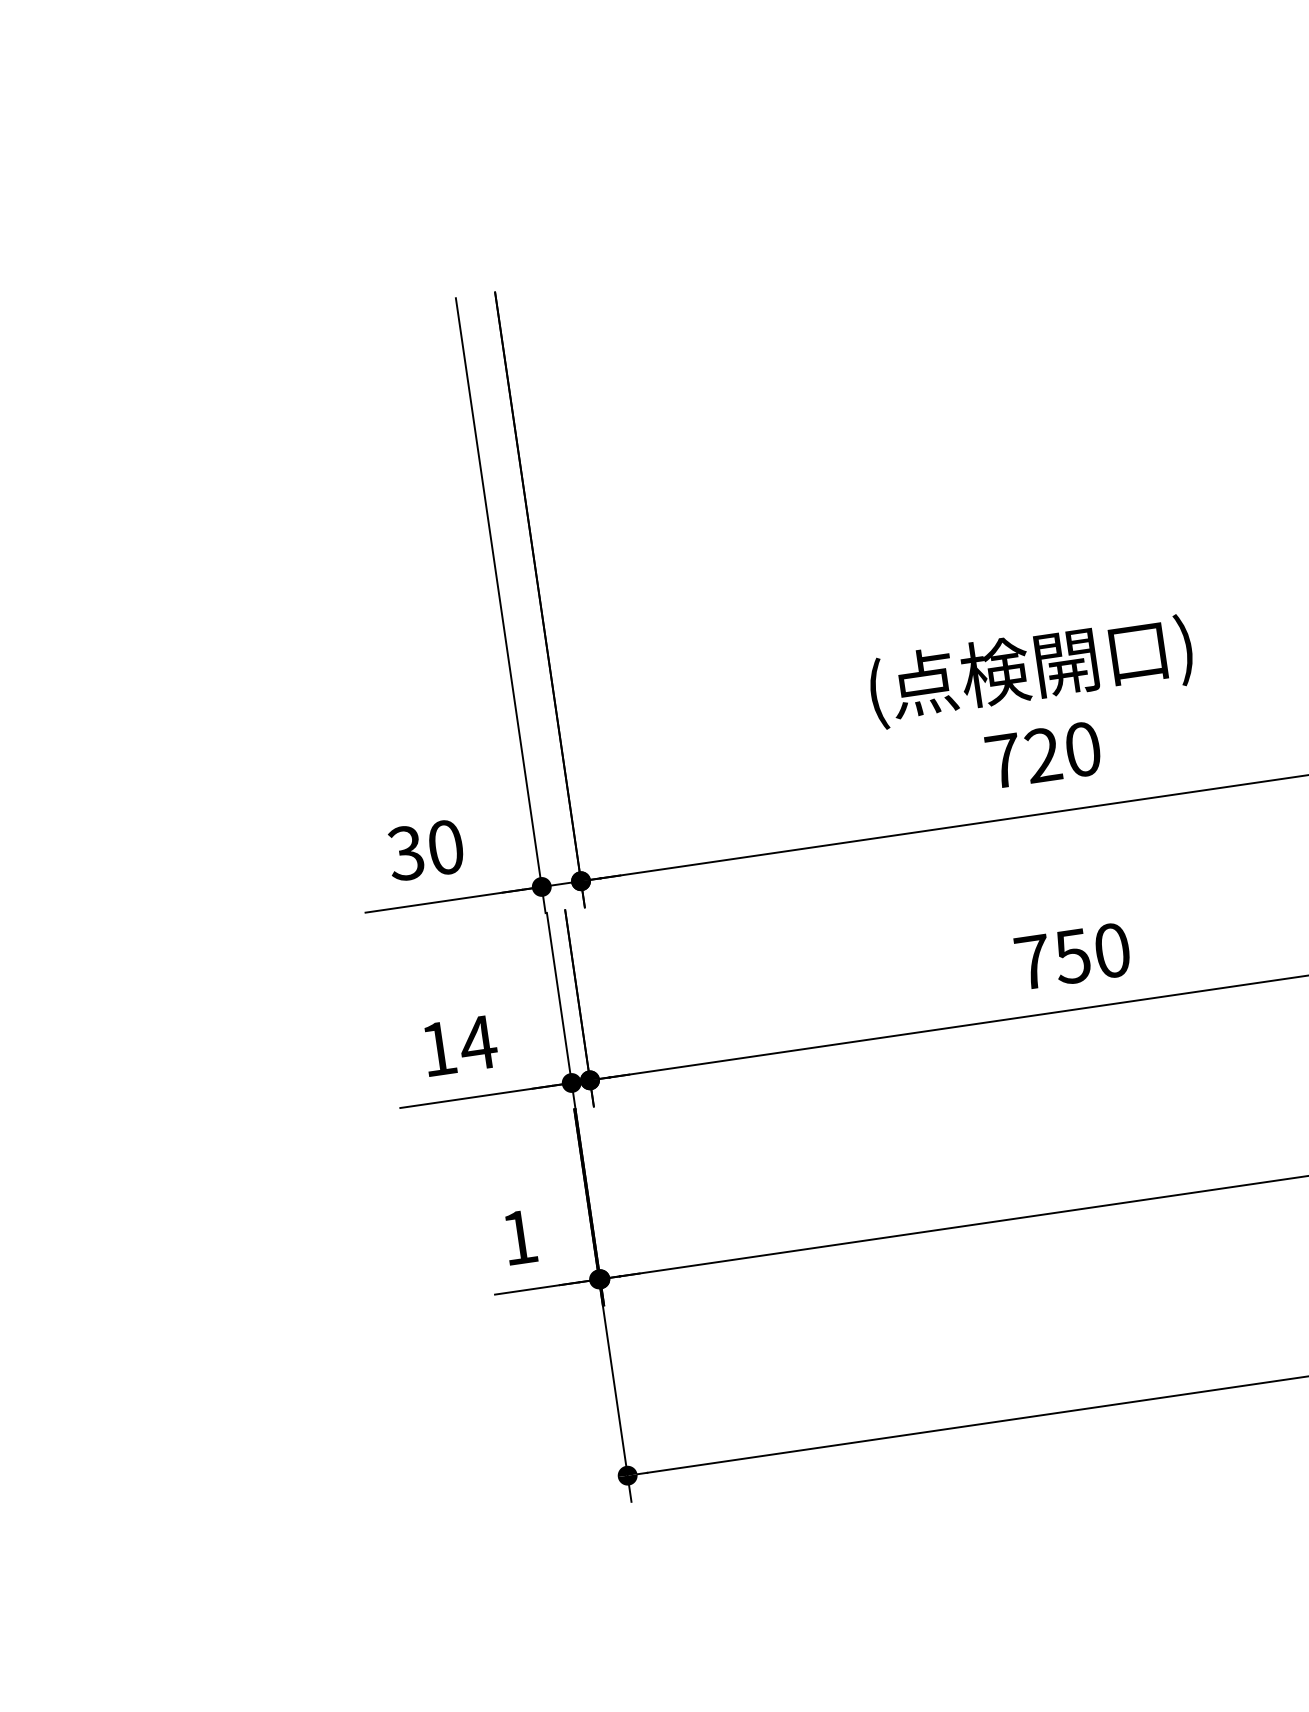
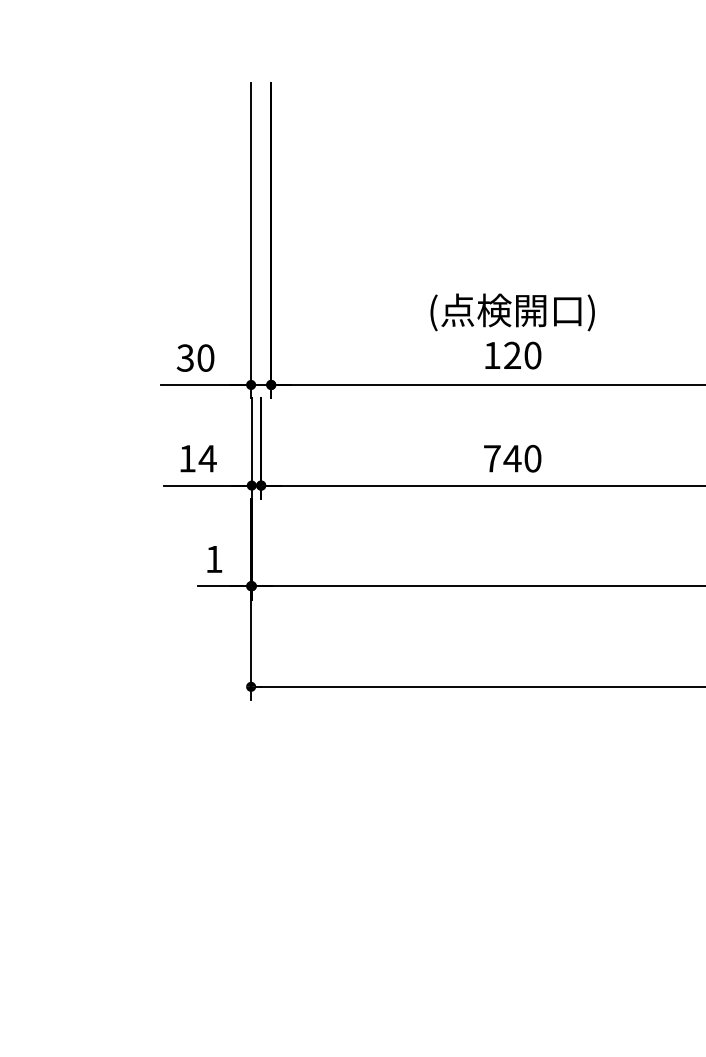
text: (1004, 760) -> (492, 355), 720 -> 120
text: (1072, 955) -> (512, 458), 750 -> 740

